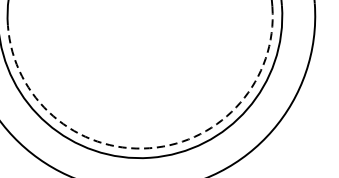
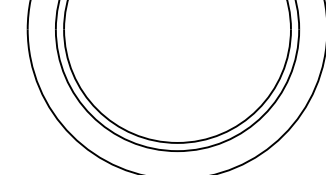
arc: (149, 147) -> (177, 142), dashed -> solid

